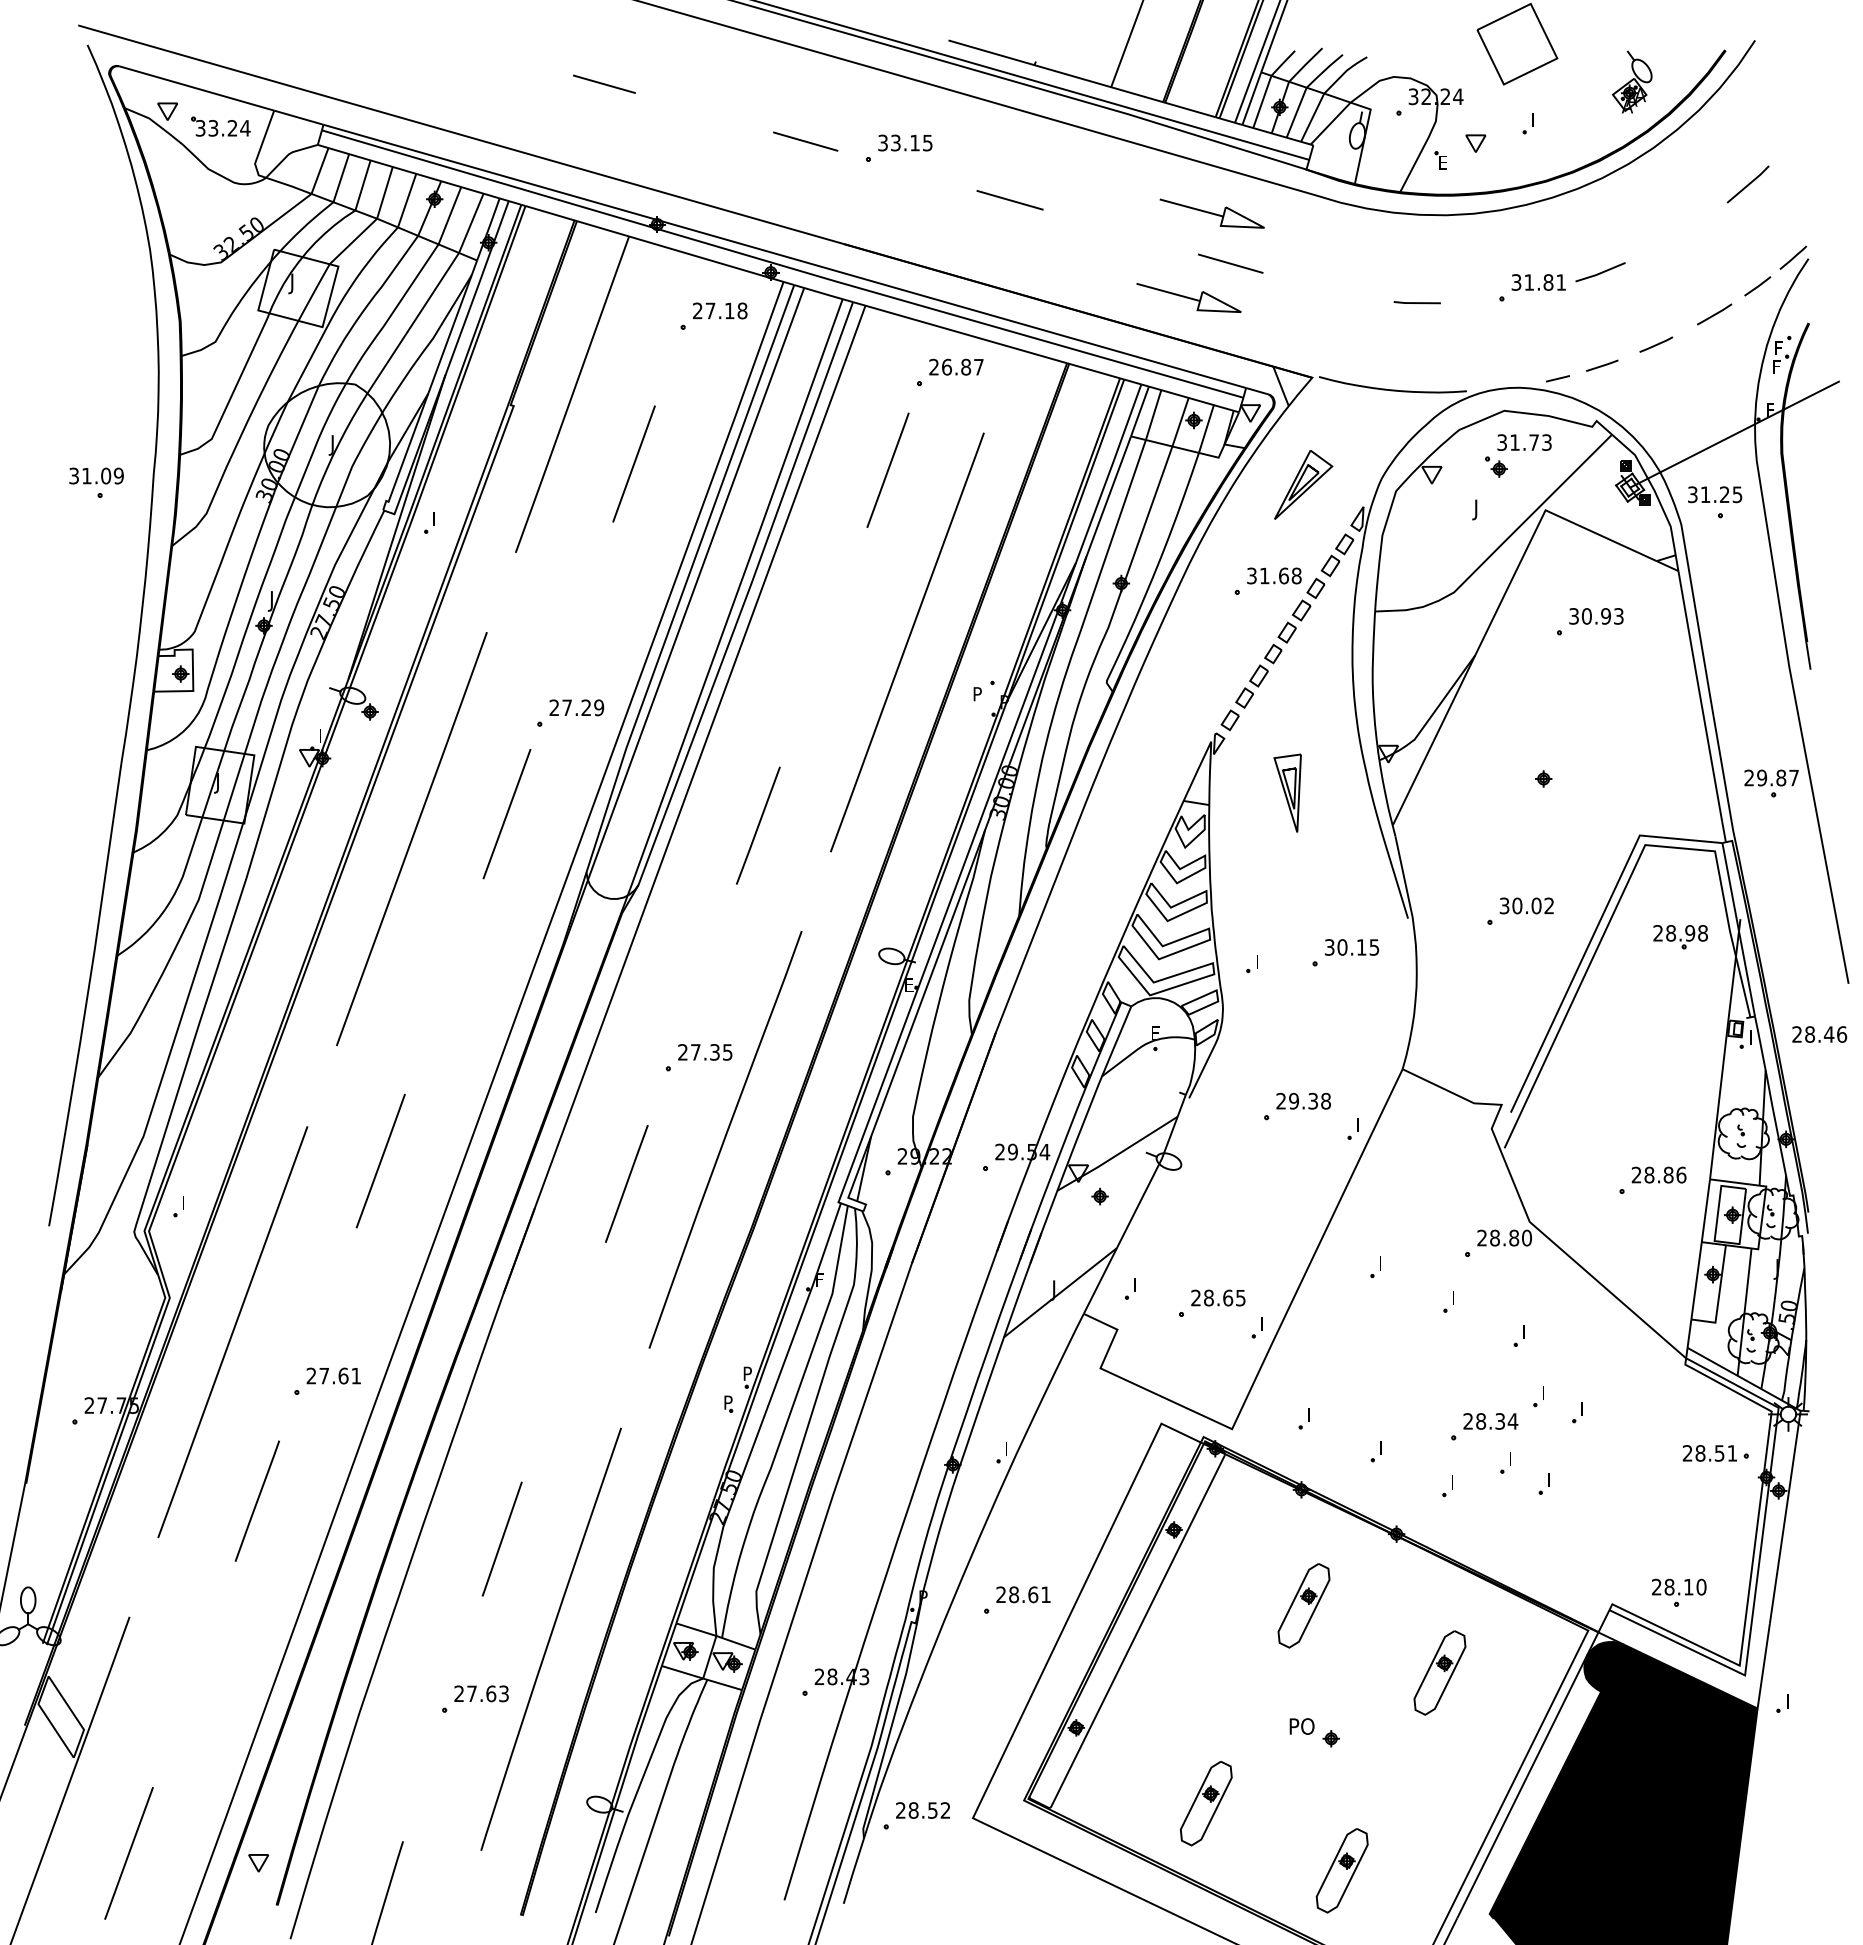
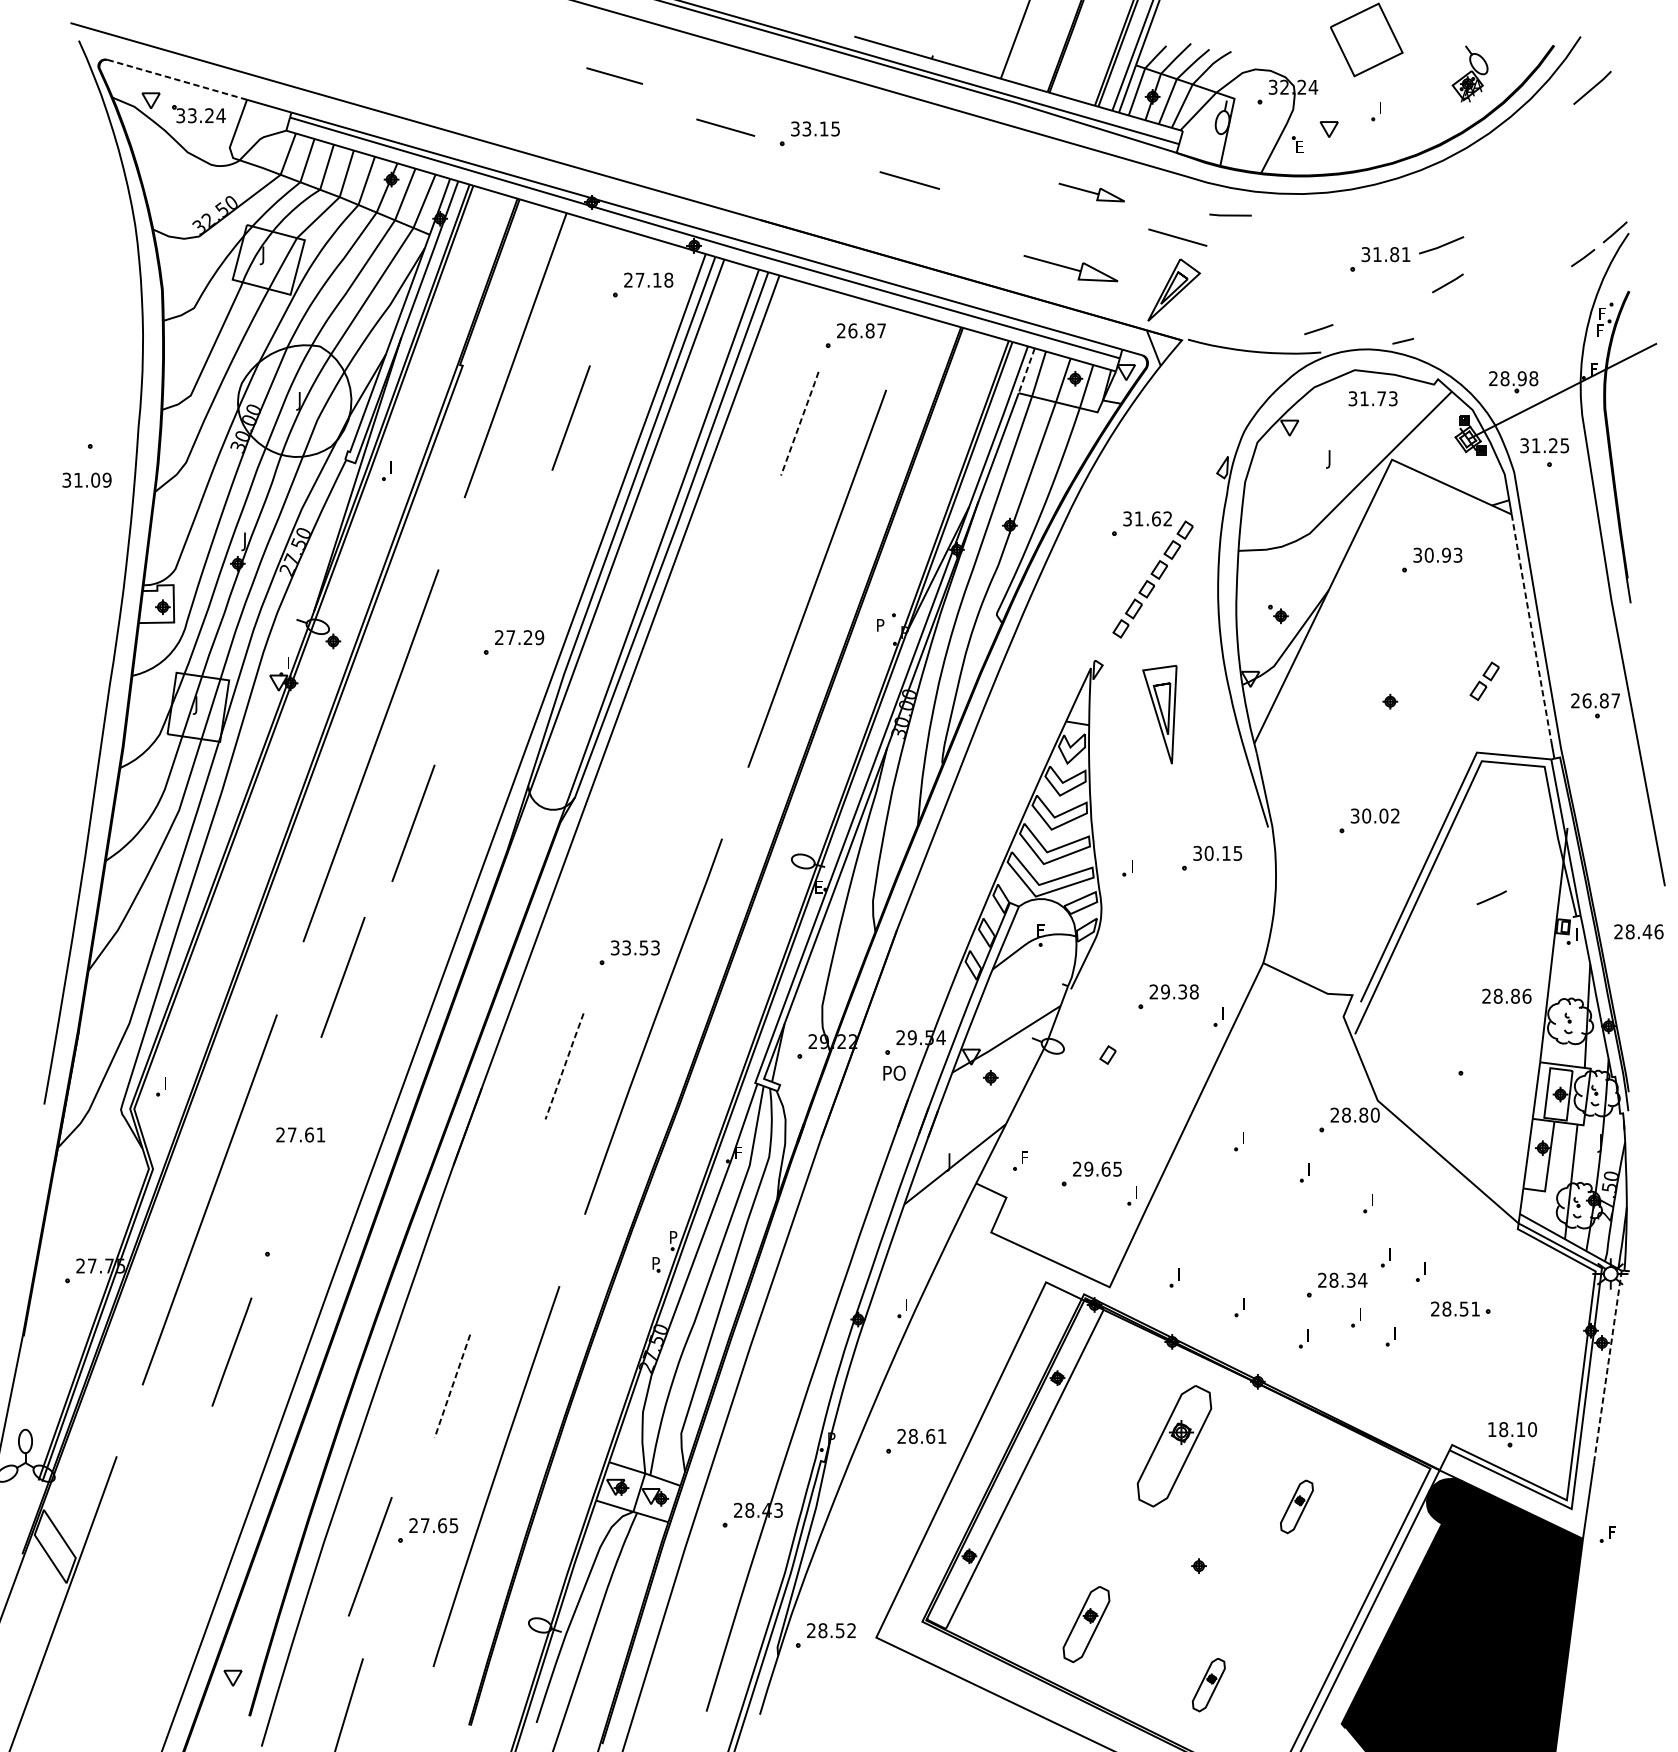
line: (604, 83) -> (614, 75), moved
line: (196, 88) -> (177, 79), solid -> dashed
line: (1747, 184) -> (1591, 87), moved
part: (1211, 213) -> (1091, 192), size x0.7
line: (1230, 263) -> (1177, 237), moved
line: (1416, 302) -> (1229, 214), moved
line: (1714, 314) -> (1447, 283), moved
line: (1656, 344) -> (1491, 897), moved
line: (1602, 365) -> (1319, 329), moved
line: (1139, 412) -> (1026, 371), solid -> dashed
part: (1496, 466) -> (1278, 613), moved
line: (888, 470) -> (800, 423), solid -> dashed
text: (96, 475) -> (86, 479), moved
part: (1303, 484) -> (1174, 289), moved
part: (1337, 555) -> (1484, 681), moved
text: (1296, 575) -> (1167, 518), 31.68 -> 31.62
line: (1700, 696) -> (1531, 627), solid -> dashed
part: (1229, 720) -> (1107, 1055), moved
text: (1762, 777) -> (1587, 700), 29.87 -> 26.87
part: (1287, 792) -> (1159, 713), size x1.4
line: (506, 814) -> (413, 823), moved
line: (758, 825) -> (683, 743), removed
part: (1680, 937) -> (1513, 382), moved
text: (705, 1052) -> (635, 948), 27.35 -> 33.53
line: (380, 1160) -> (342, 976), moved
text: (1658, 1174) -> (1506, 995), moved
line: (626, 1184) -> (564, 1066), solid -> dashed
text: (1138, 1281) -> (1025, 1154), I -> F
text: (1208, 1298) -> (1088, 1169), 28.65 -> 29.65
text: (333, 1375) -> (300, 1134), moved
part: (1715, 1453) -> (1460, 1309), moved
line: (1784, 1520) -> (1607, 1369), solid -> dashed
line: (502, 1539) -> (452, 1386), solid -> dashed
text: (1656, 1586) -> (1491, 1428), 28.10 -> 18.10
part: (1303, 1605) -> (1174, 1446), size x1.6
part: (1439, 1672) -> (1296, 1506), size x0.7
text: (503, 1693) -> (453, 1525), 27.63 -> 27.65
text: (1791, 1697) -> (1613, 1528), I -> F
text: (1301, 1726) -> (893, 1073), moved
line: (128, 1853) -> (369, 1556), moved
part: (1341, 1870) -> (1208, 1684), size x0.7

